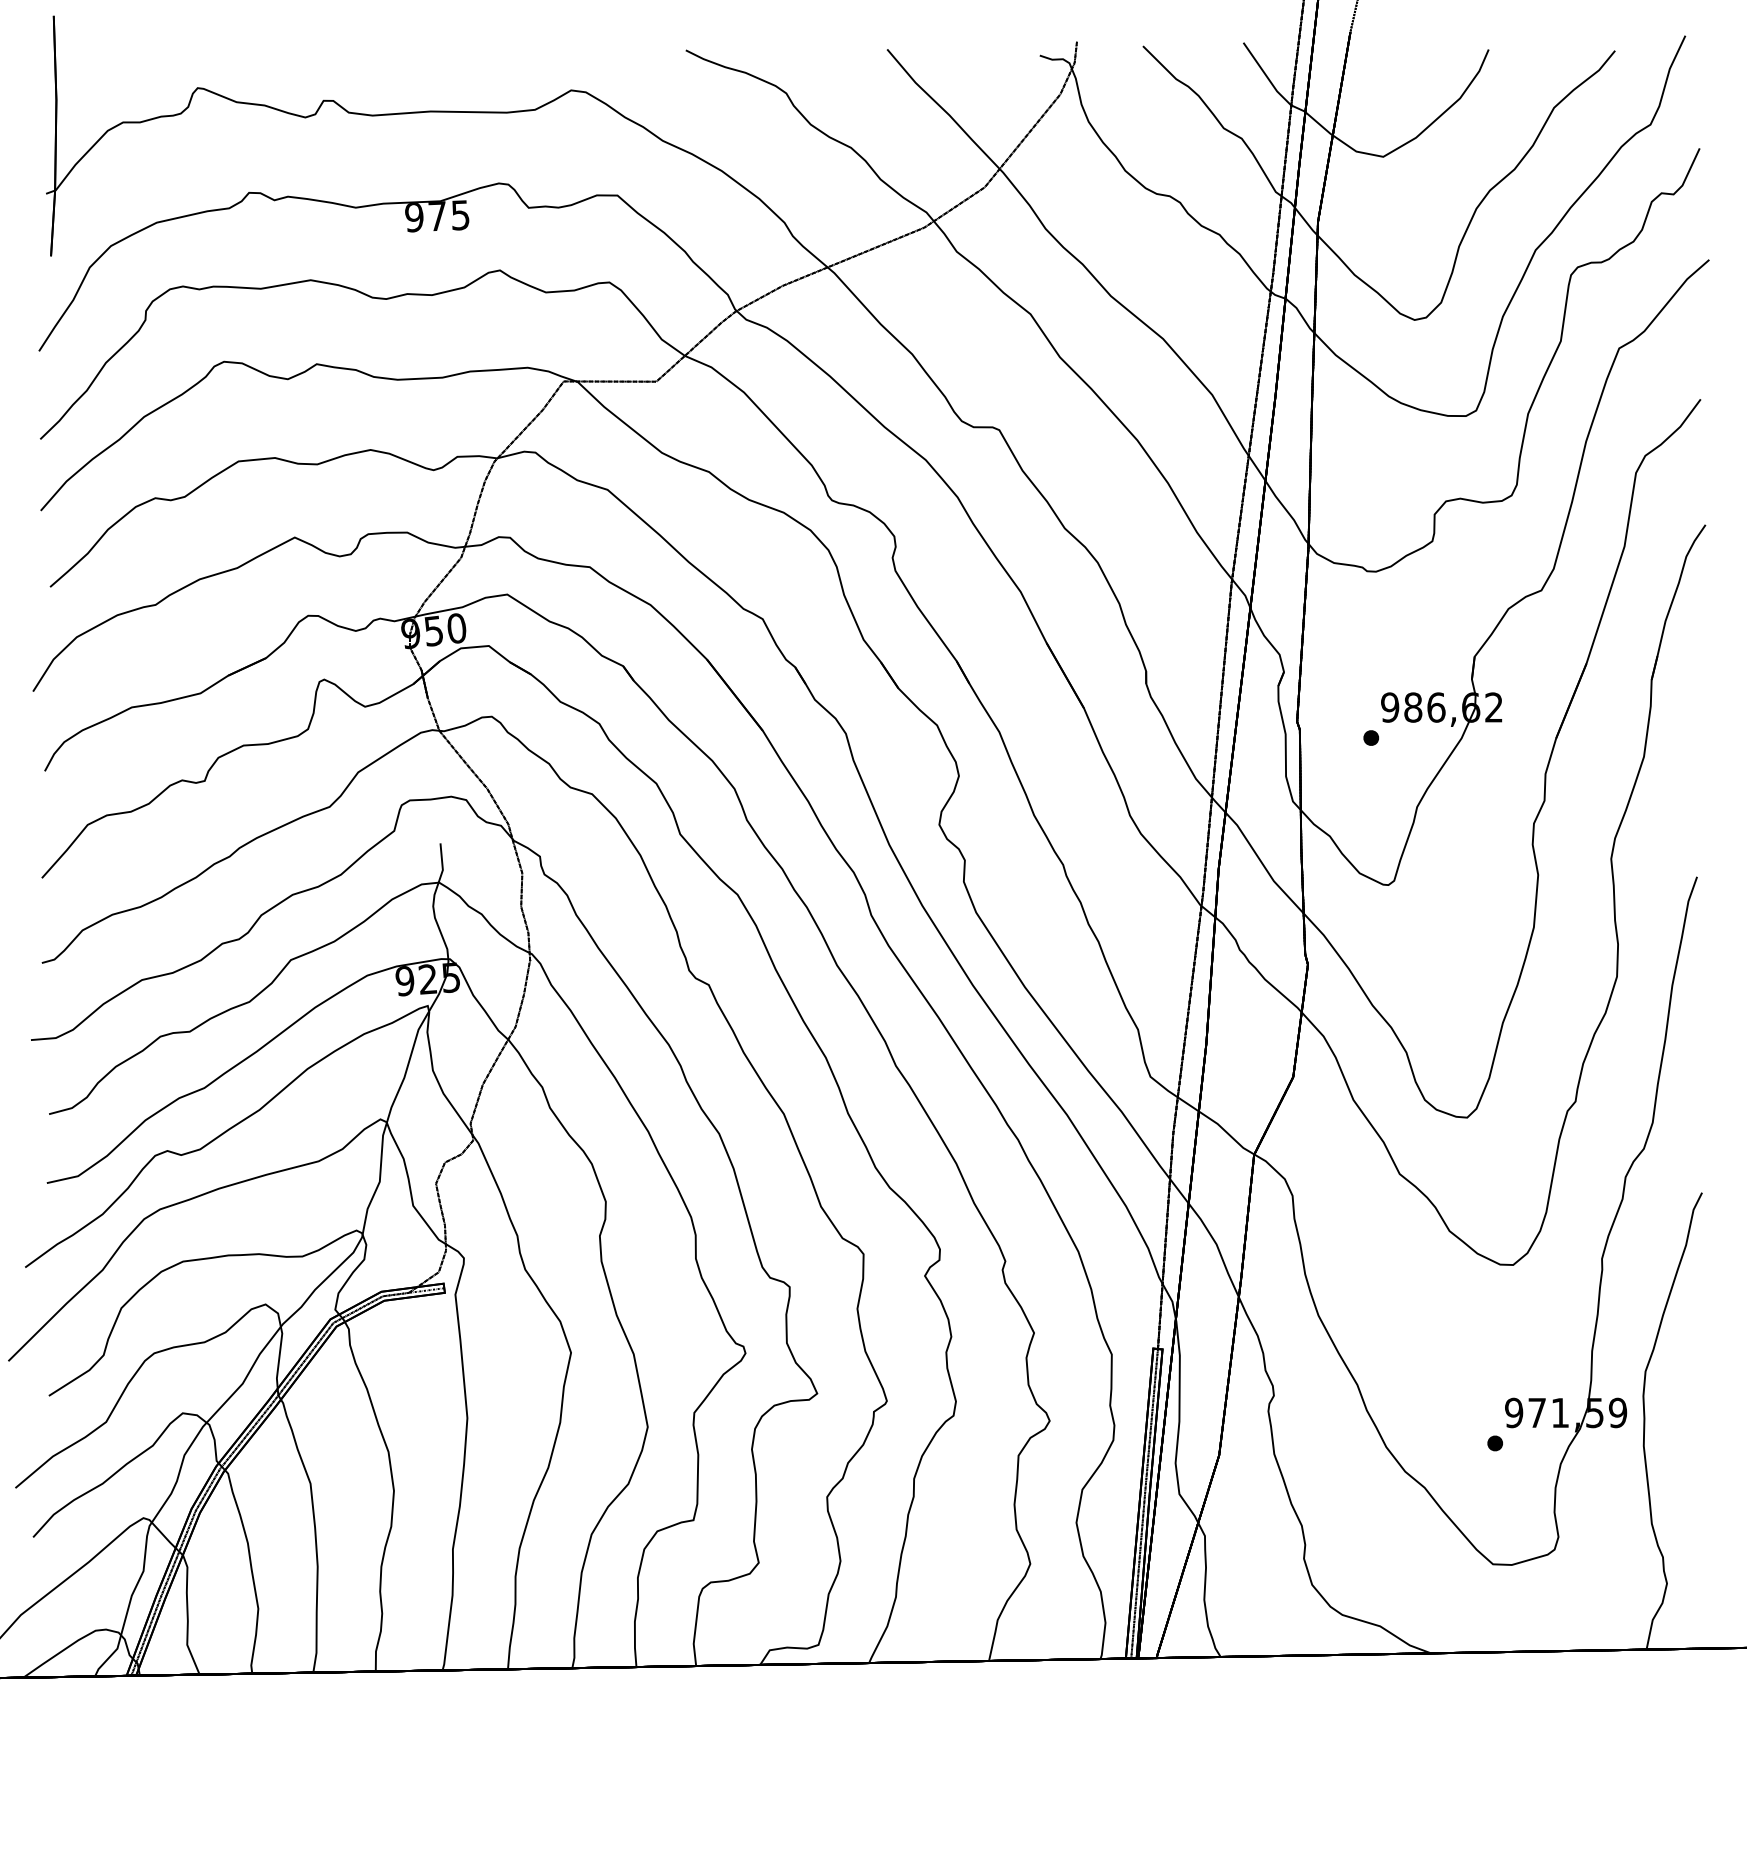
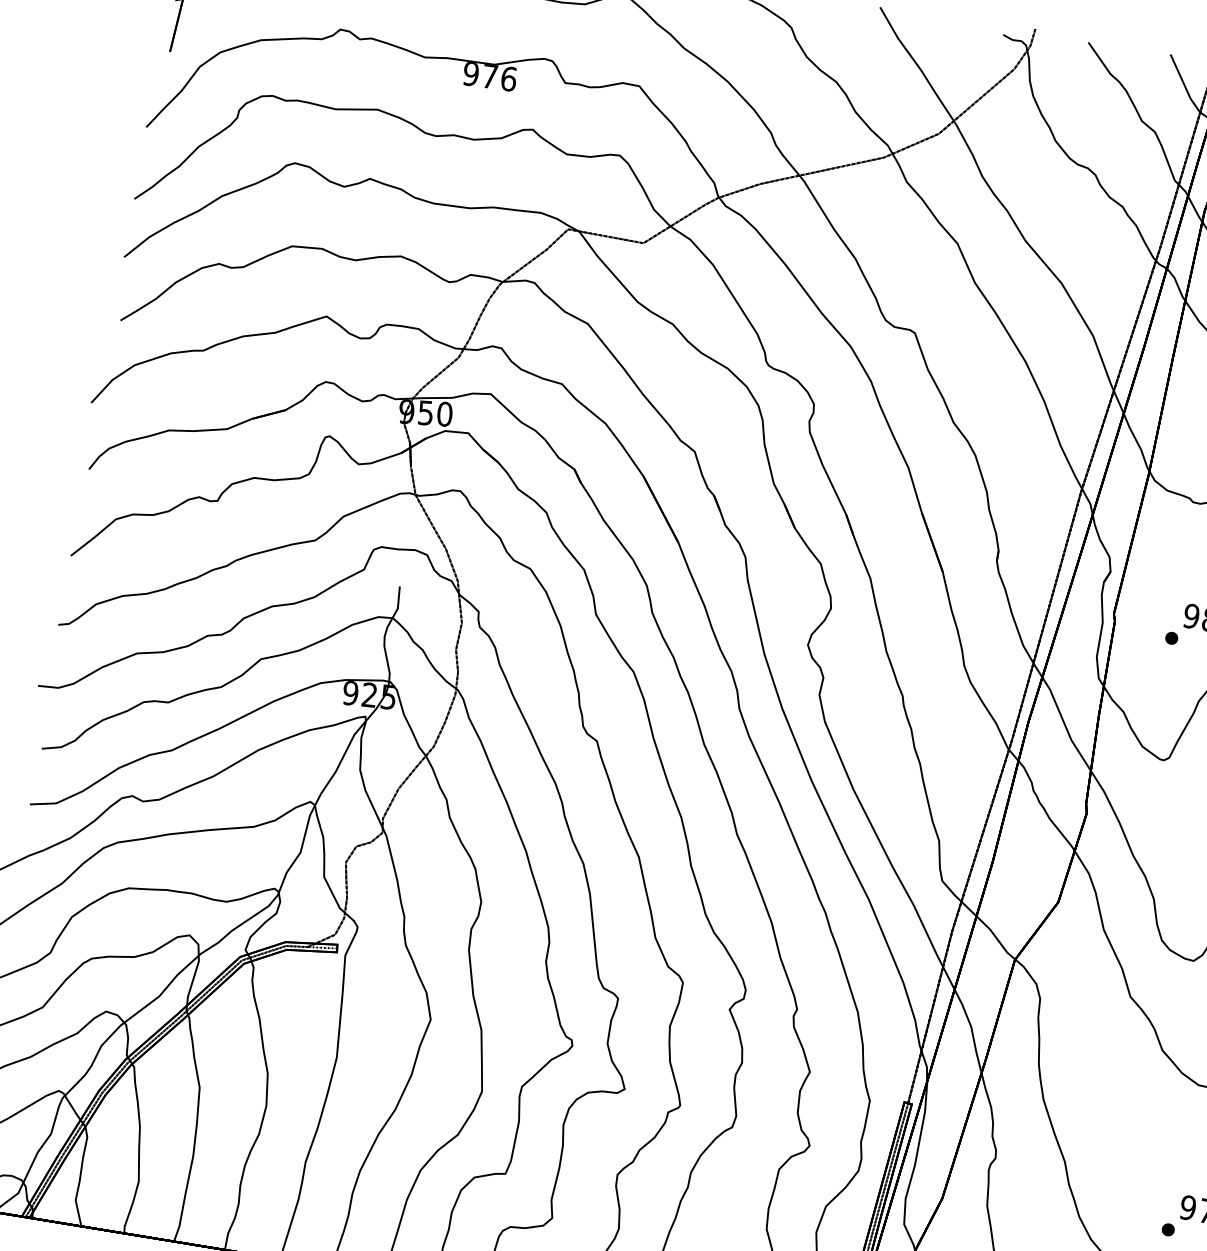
text: (460, 215) -> (508, 79), 975 -> 976

